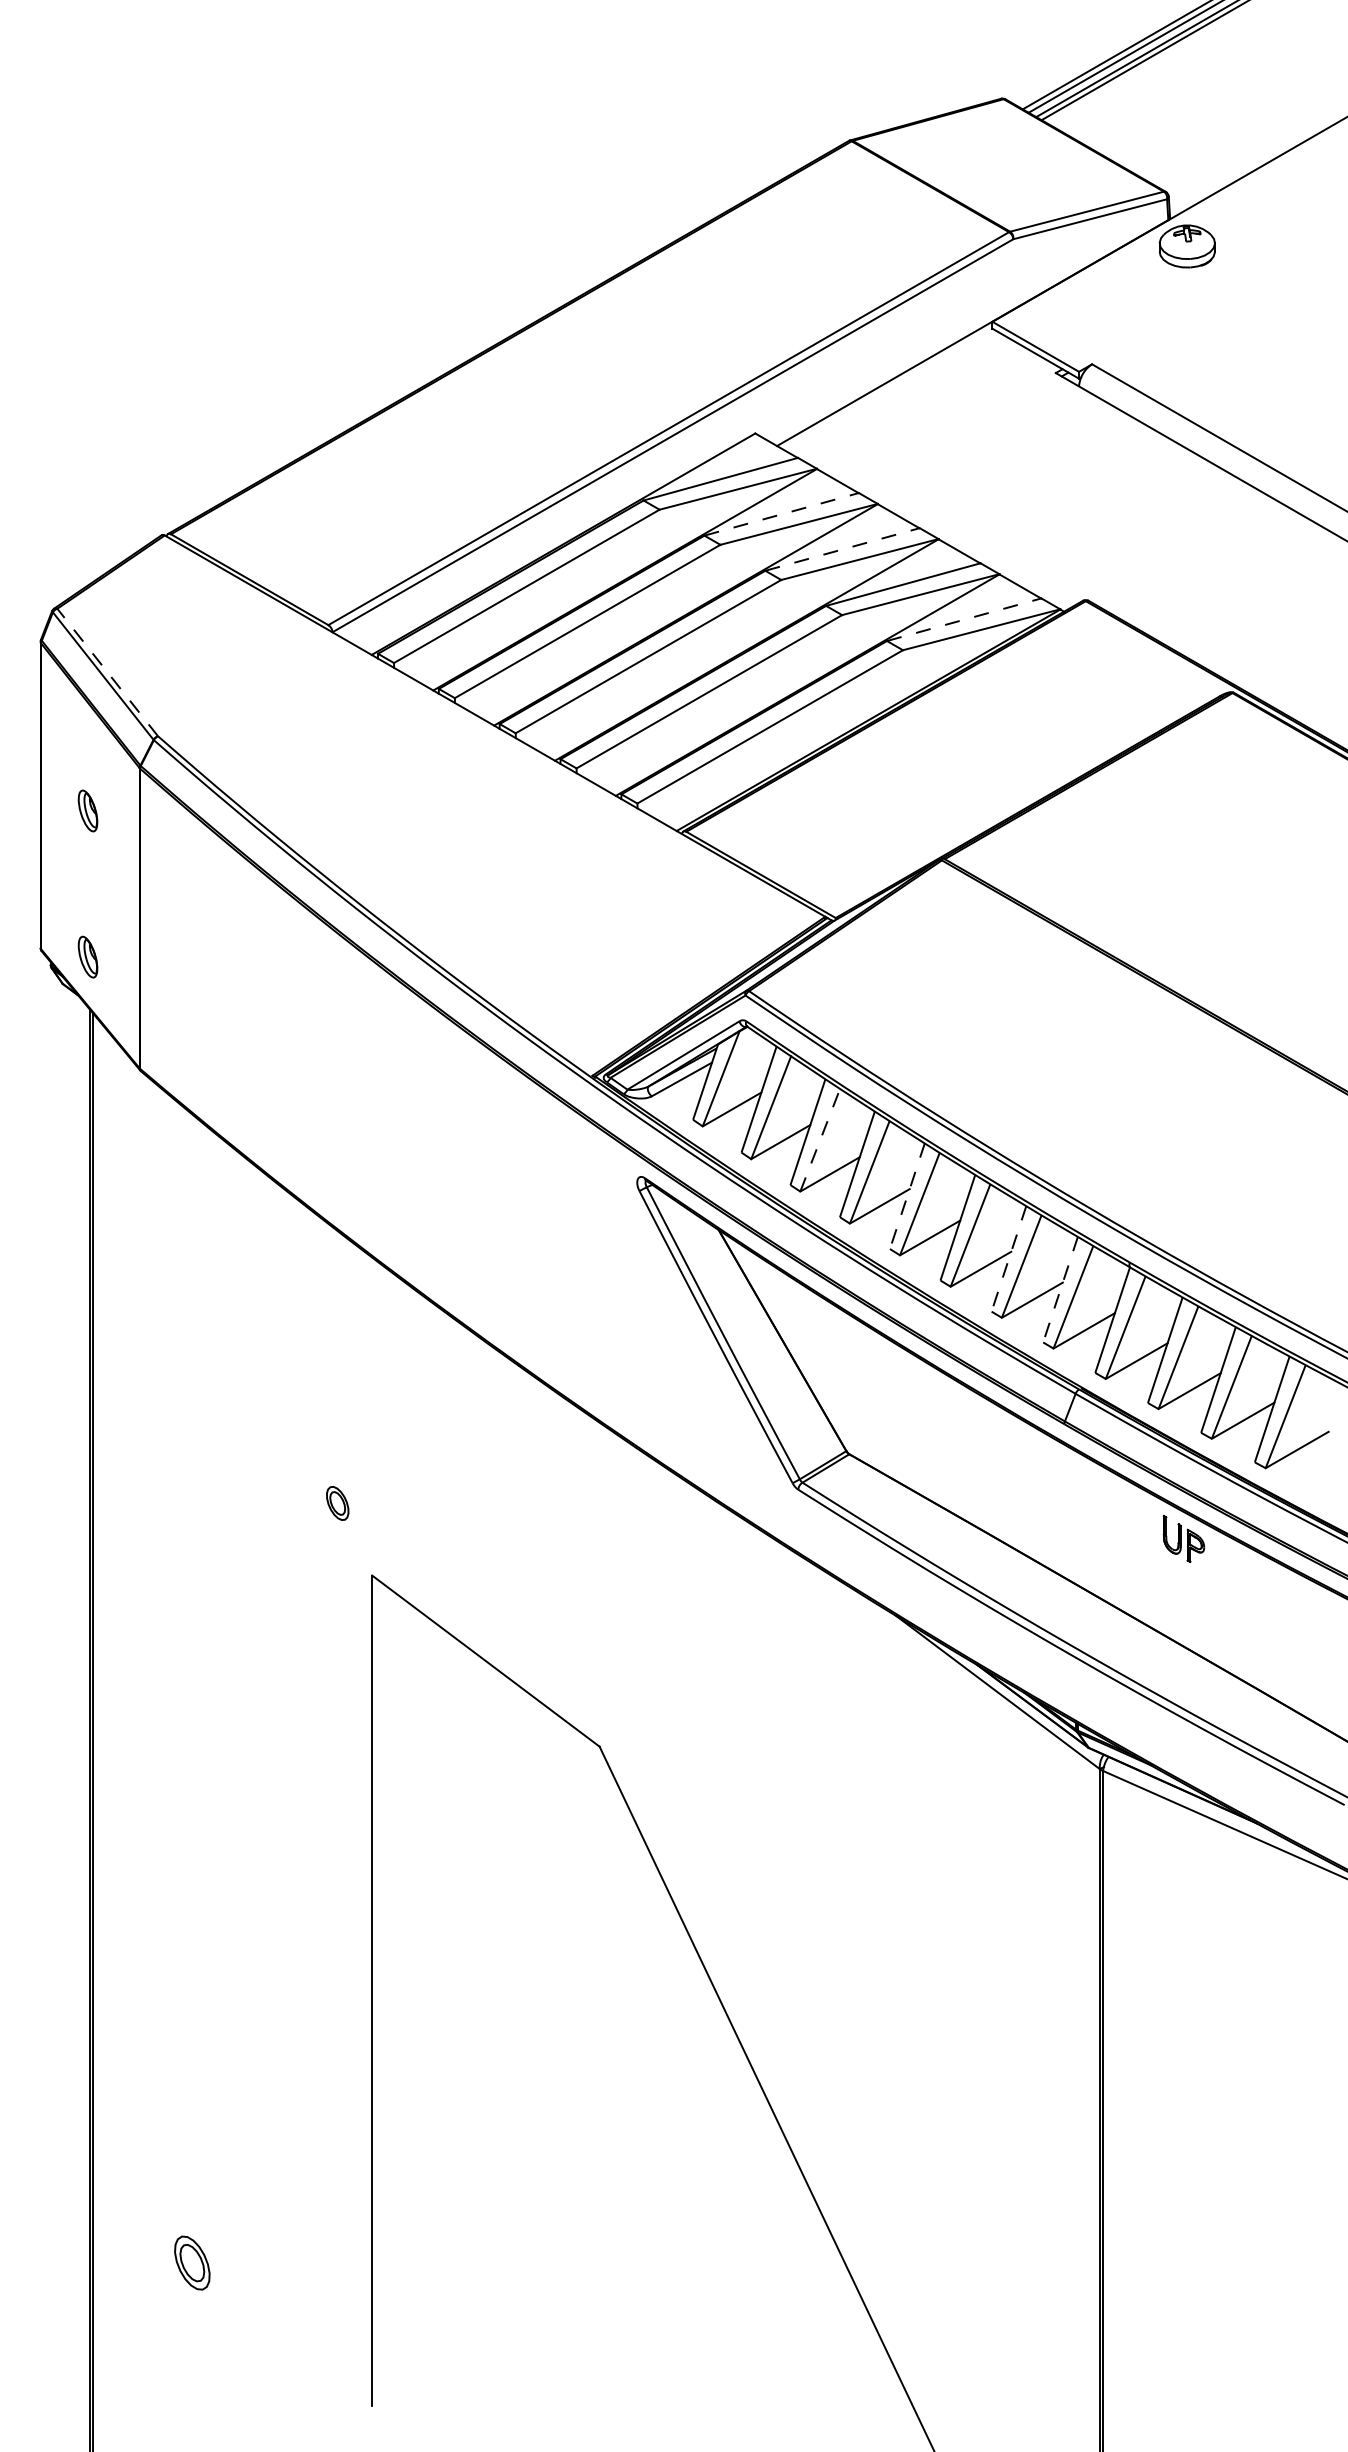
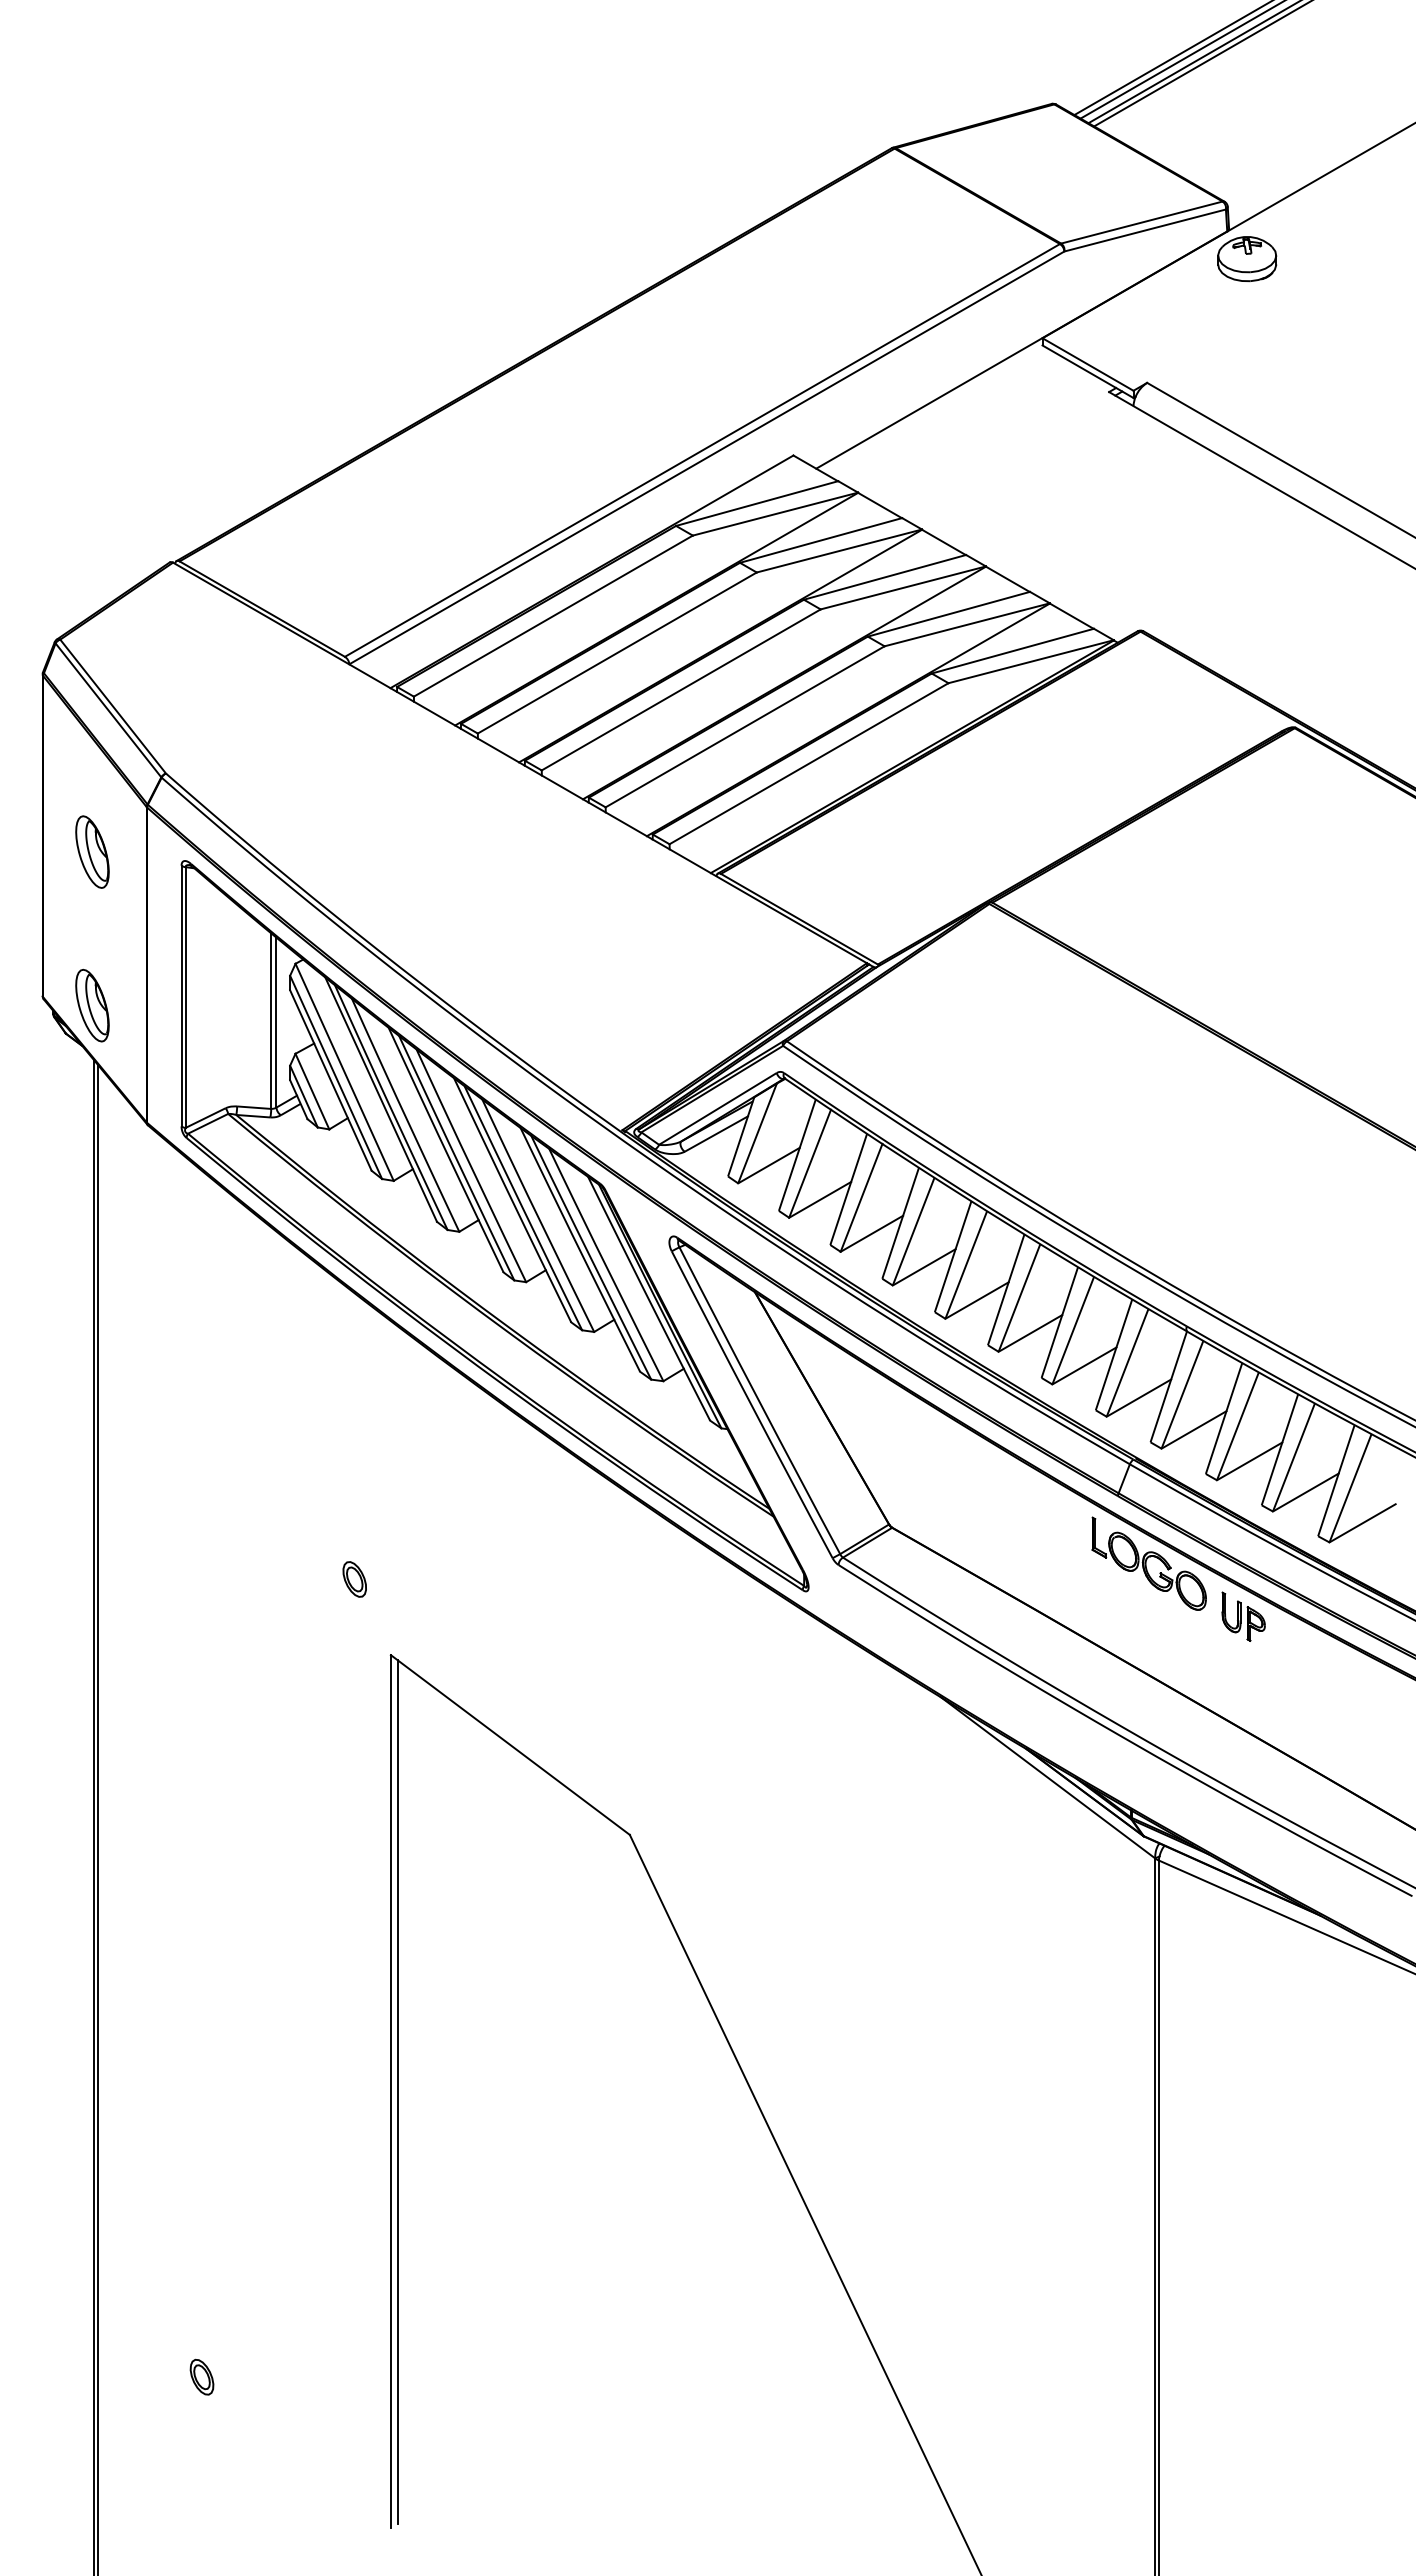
line: (782, 514) -> (821, 540), dashed -> solid
line: (842, 549) -> (885, 577), dashed -> solid
line: (964, 620) -> (1013, 651), dashed -> solid
line: (107, 672) -> (112, 706), dashed -> solid
part: (88, 810) -> (92, 851), size x1.67
part: (88, 957) -> (92, 1005), size x1.67
line: (820, 1139) -> (861, 1197), dashed -> solid
part: (470, 1167) -> (494, 1226), added
line: (907, 1195) -> (953, 1255), dashed -> solid
line: (1009, 1257) -> (1060, 1321), dashed -> solid
line: (1060, 1289) -> (1114, 1354), dashed -> solid
part: (1093, 1488) -> (1148, 1563), added
line: (378, 1991) -> (397, 2092), added
part: (191, 2262) -> (201, 2376), size x0.62

